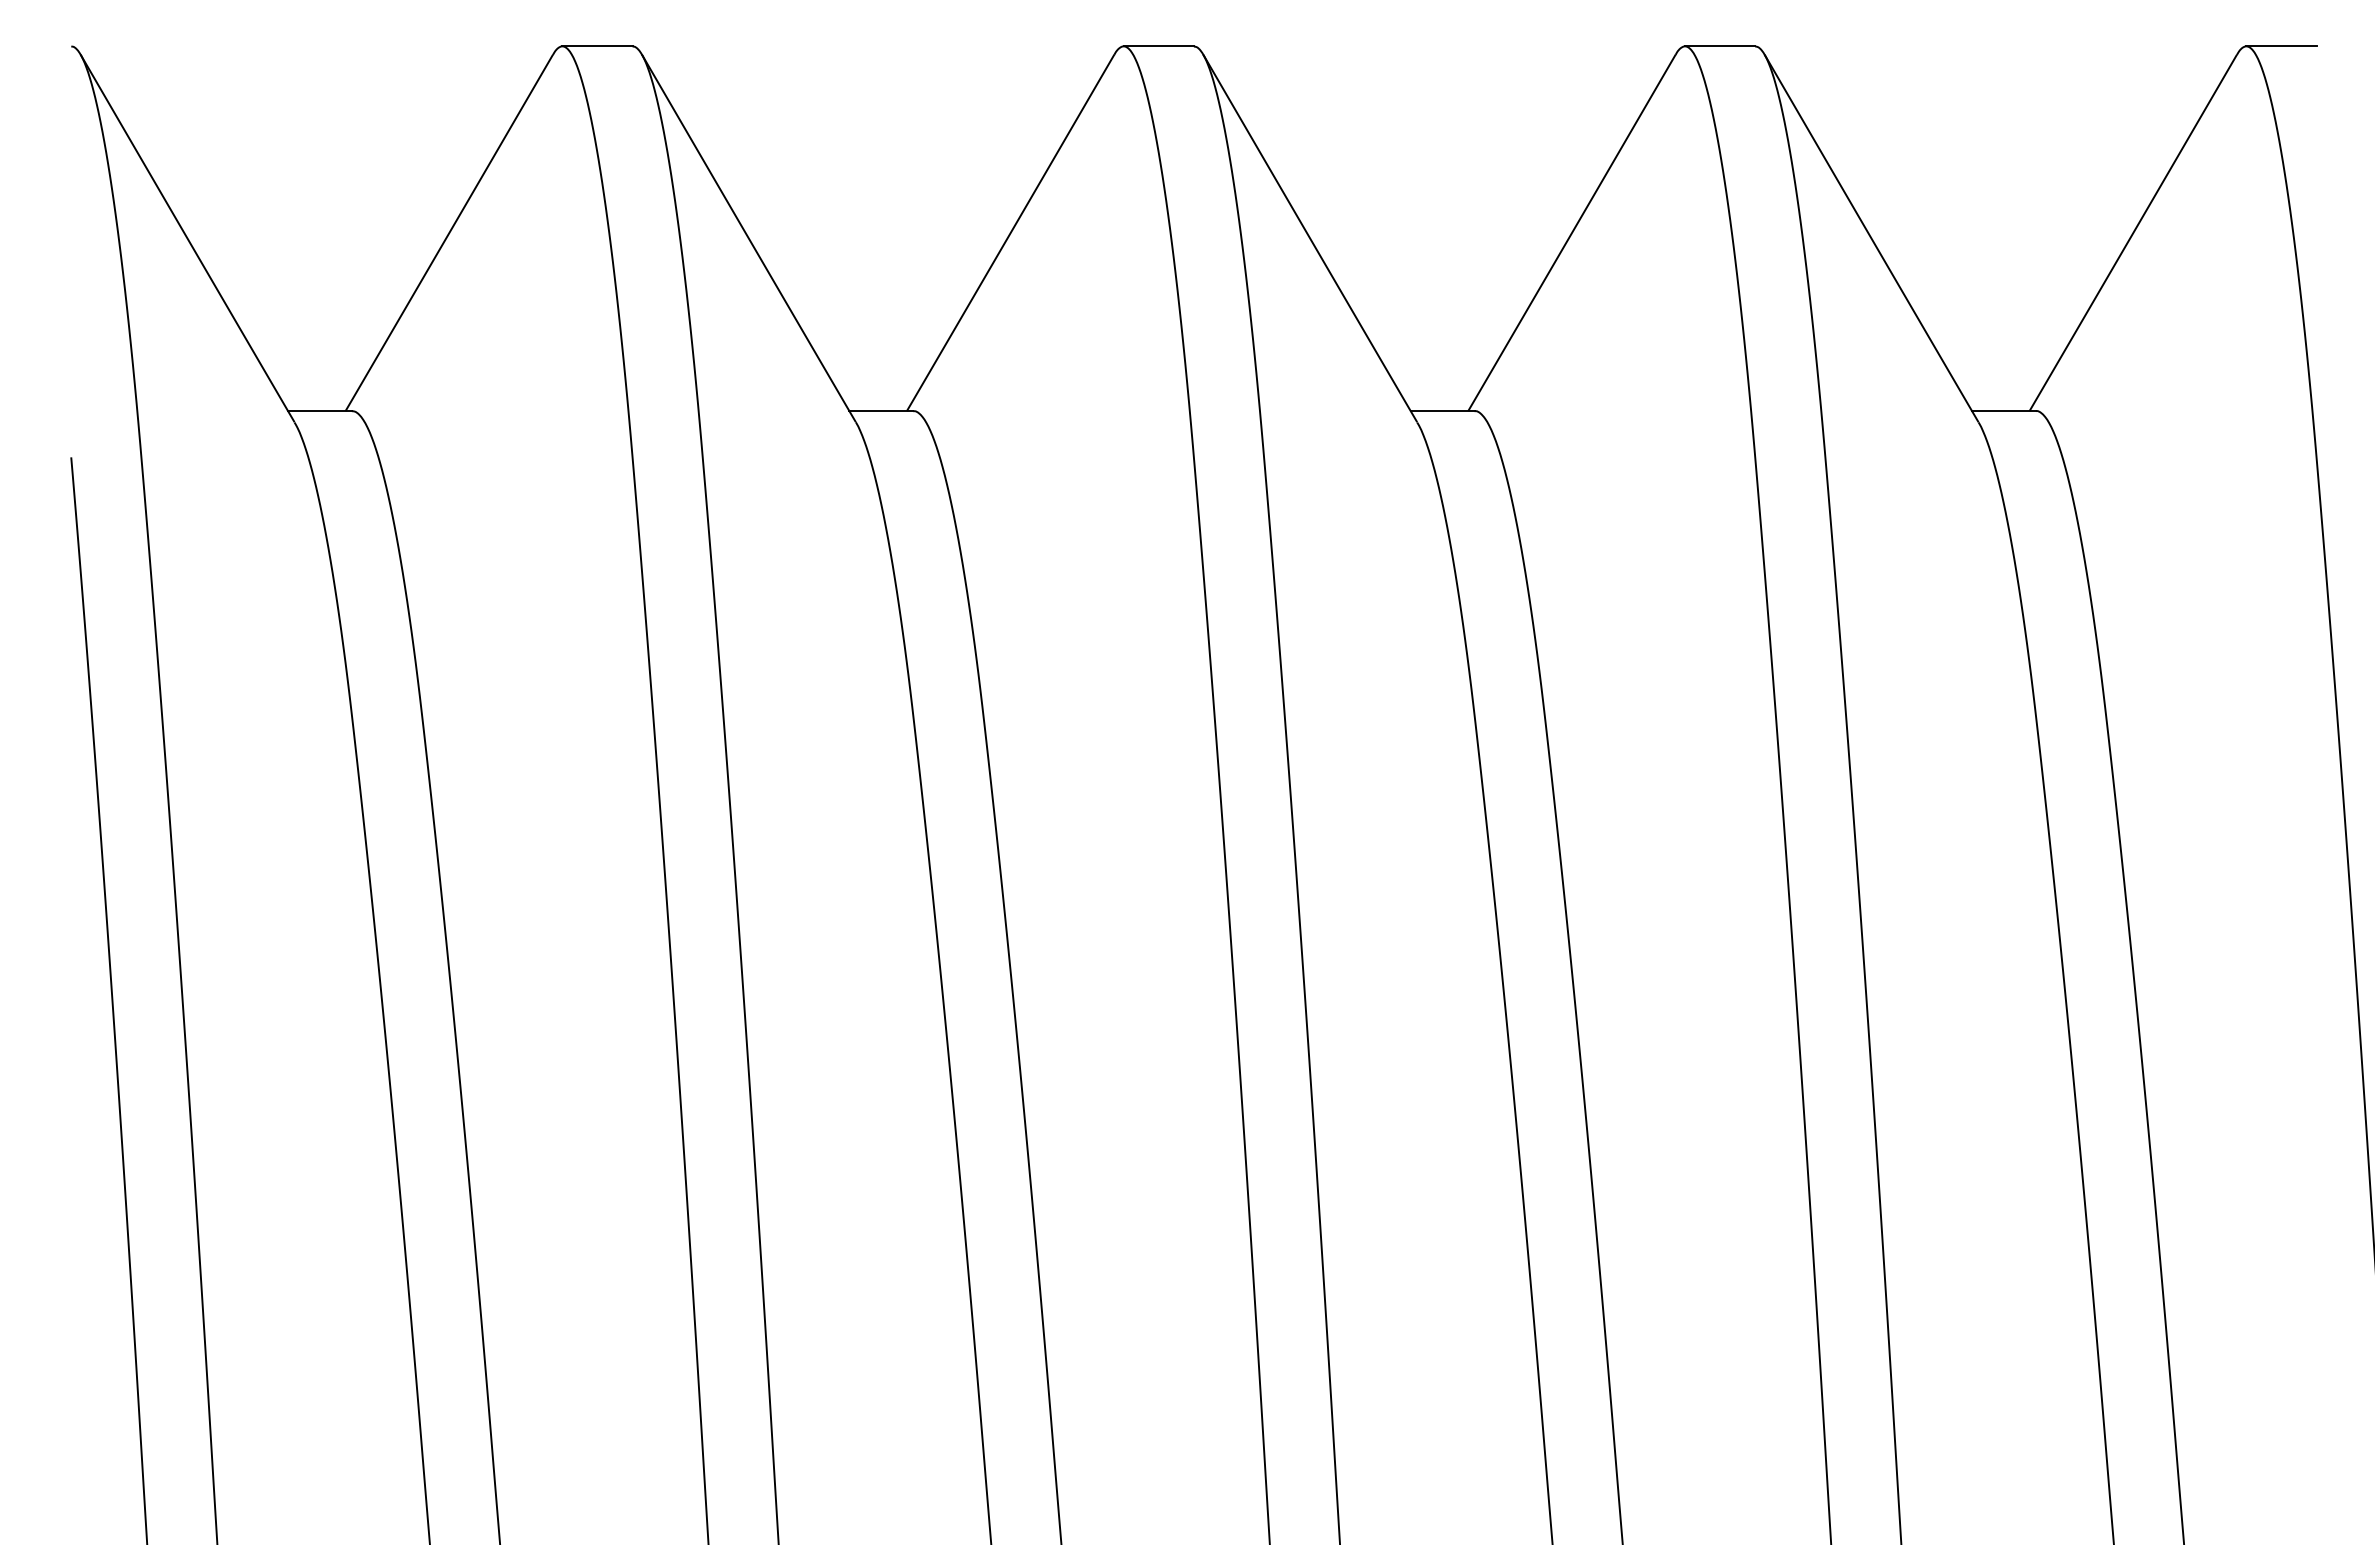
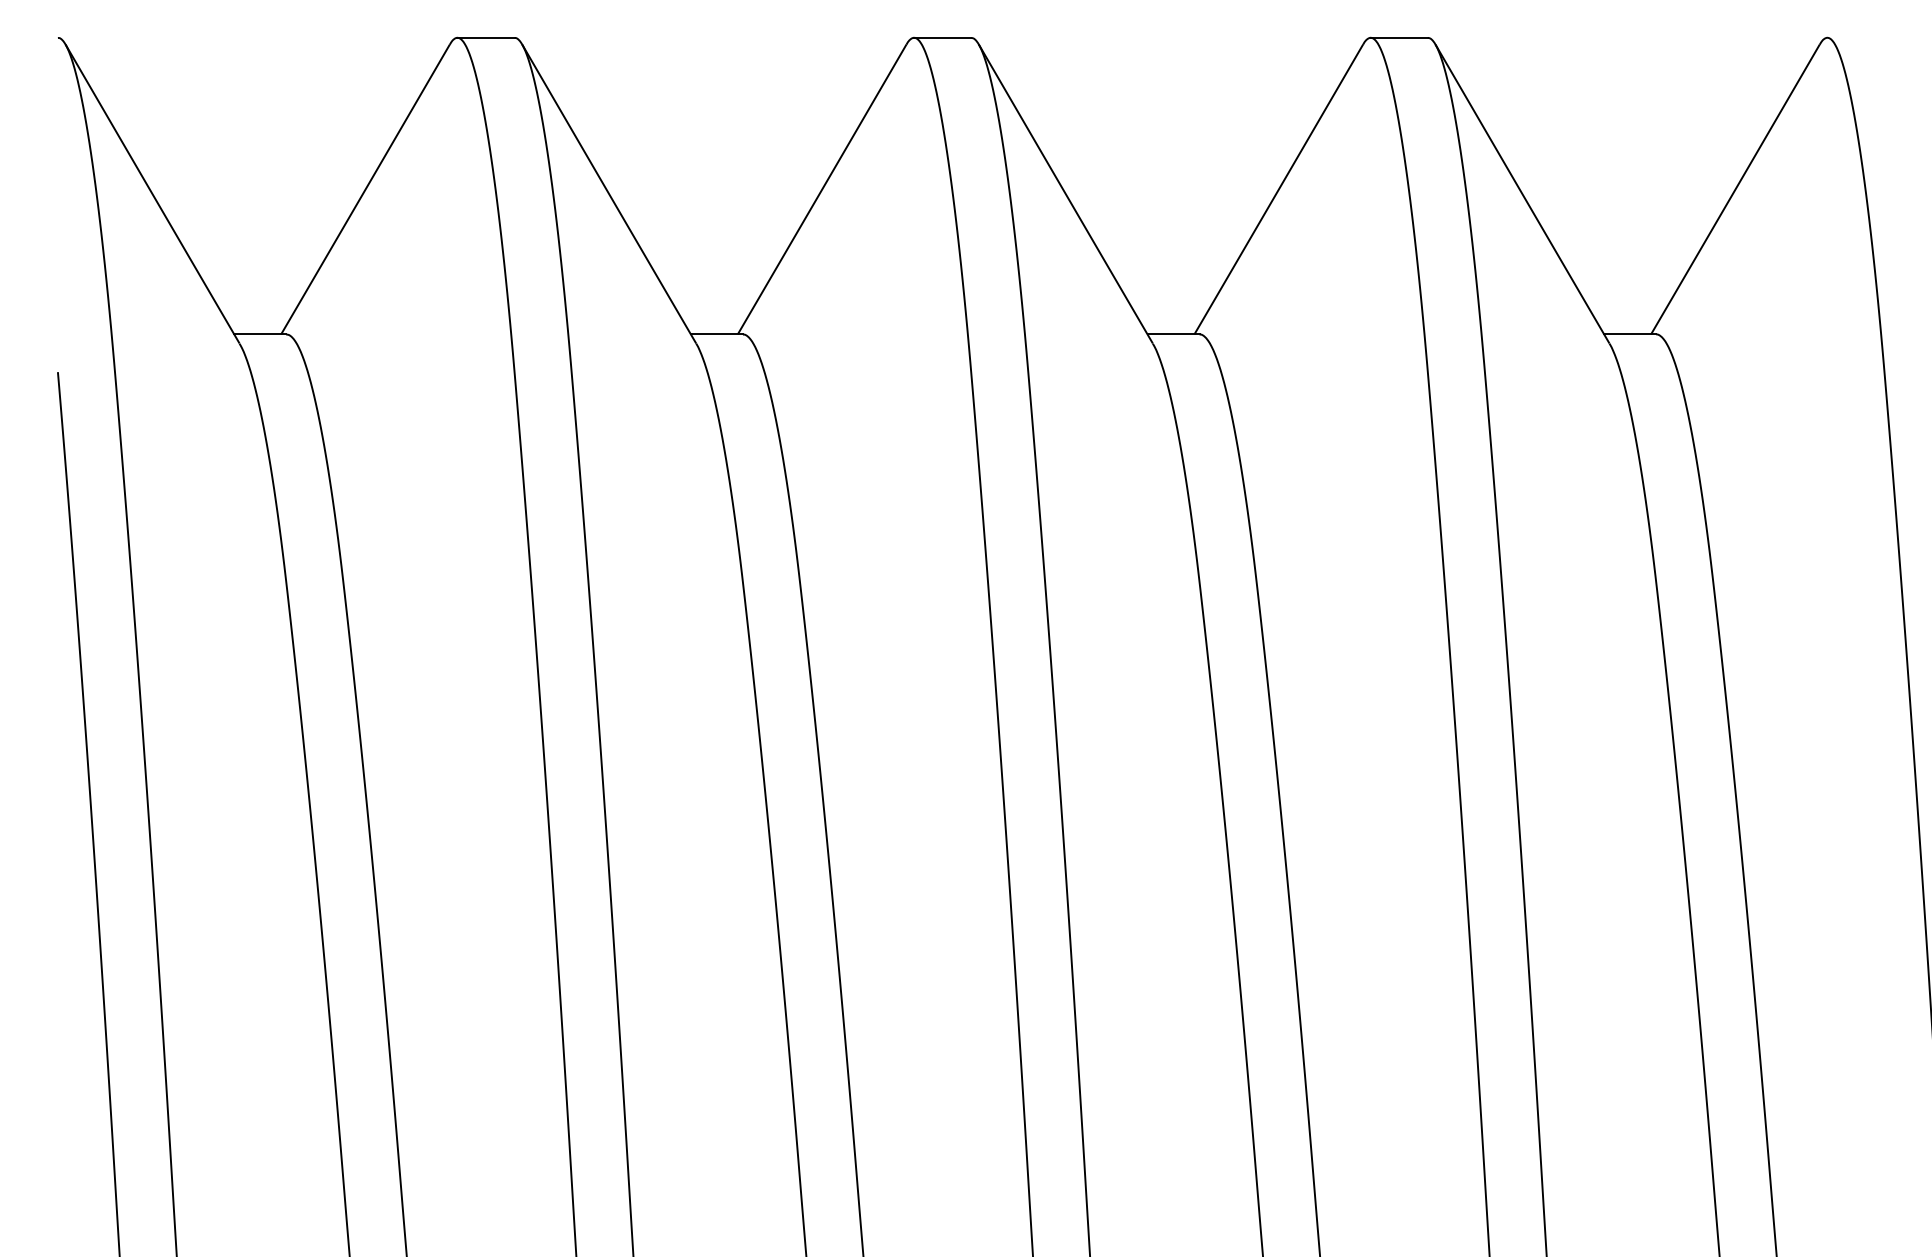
line: (2281, 46) -> (1855, 37), removed

